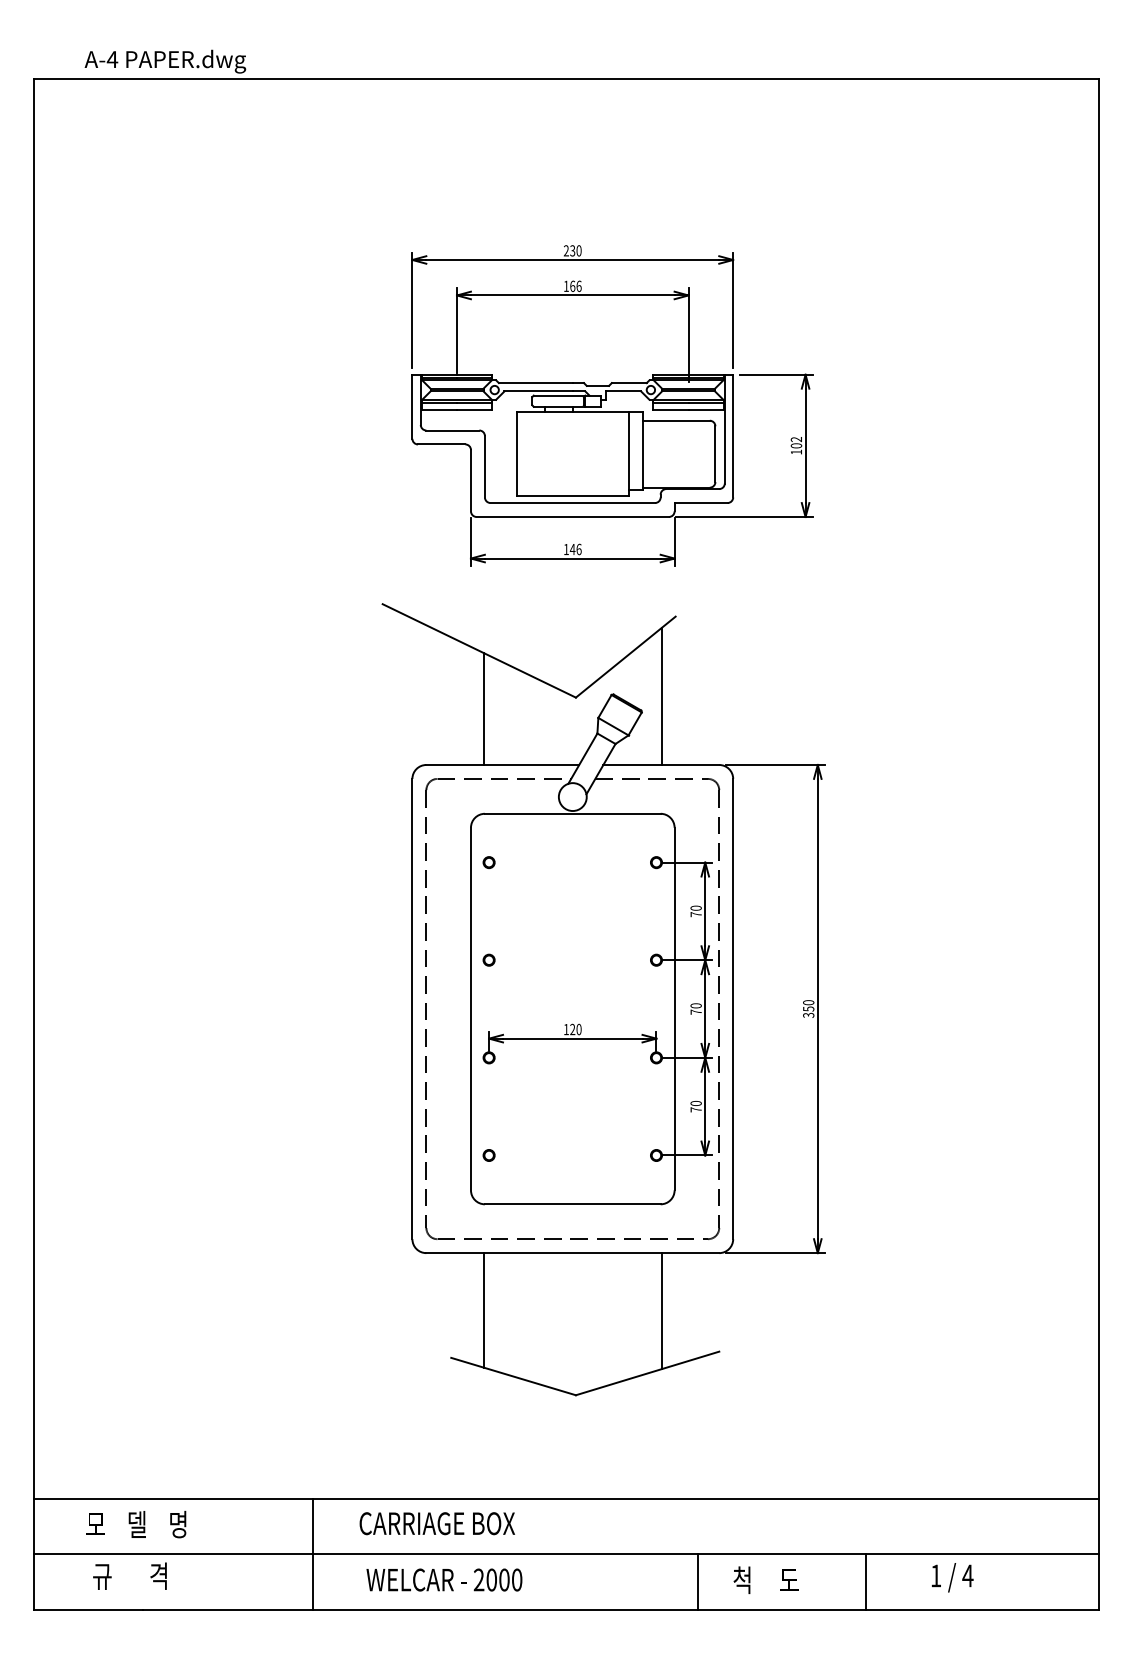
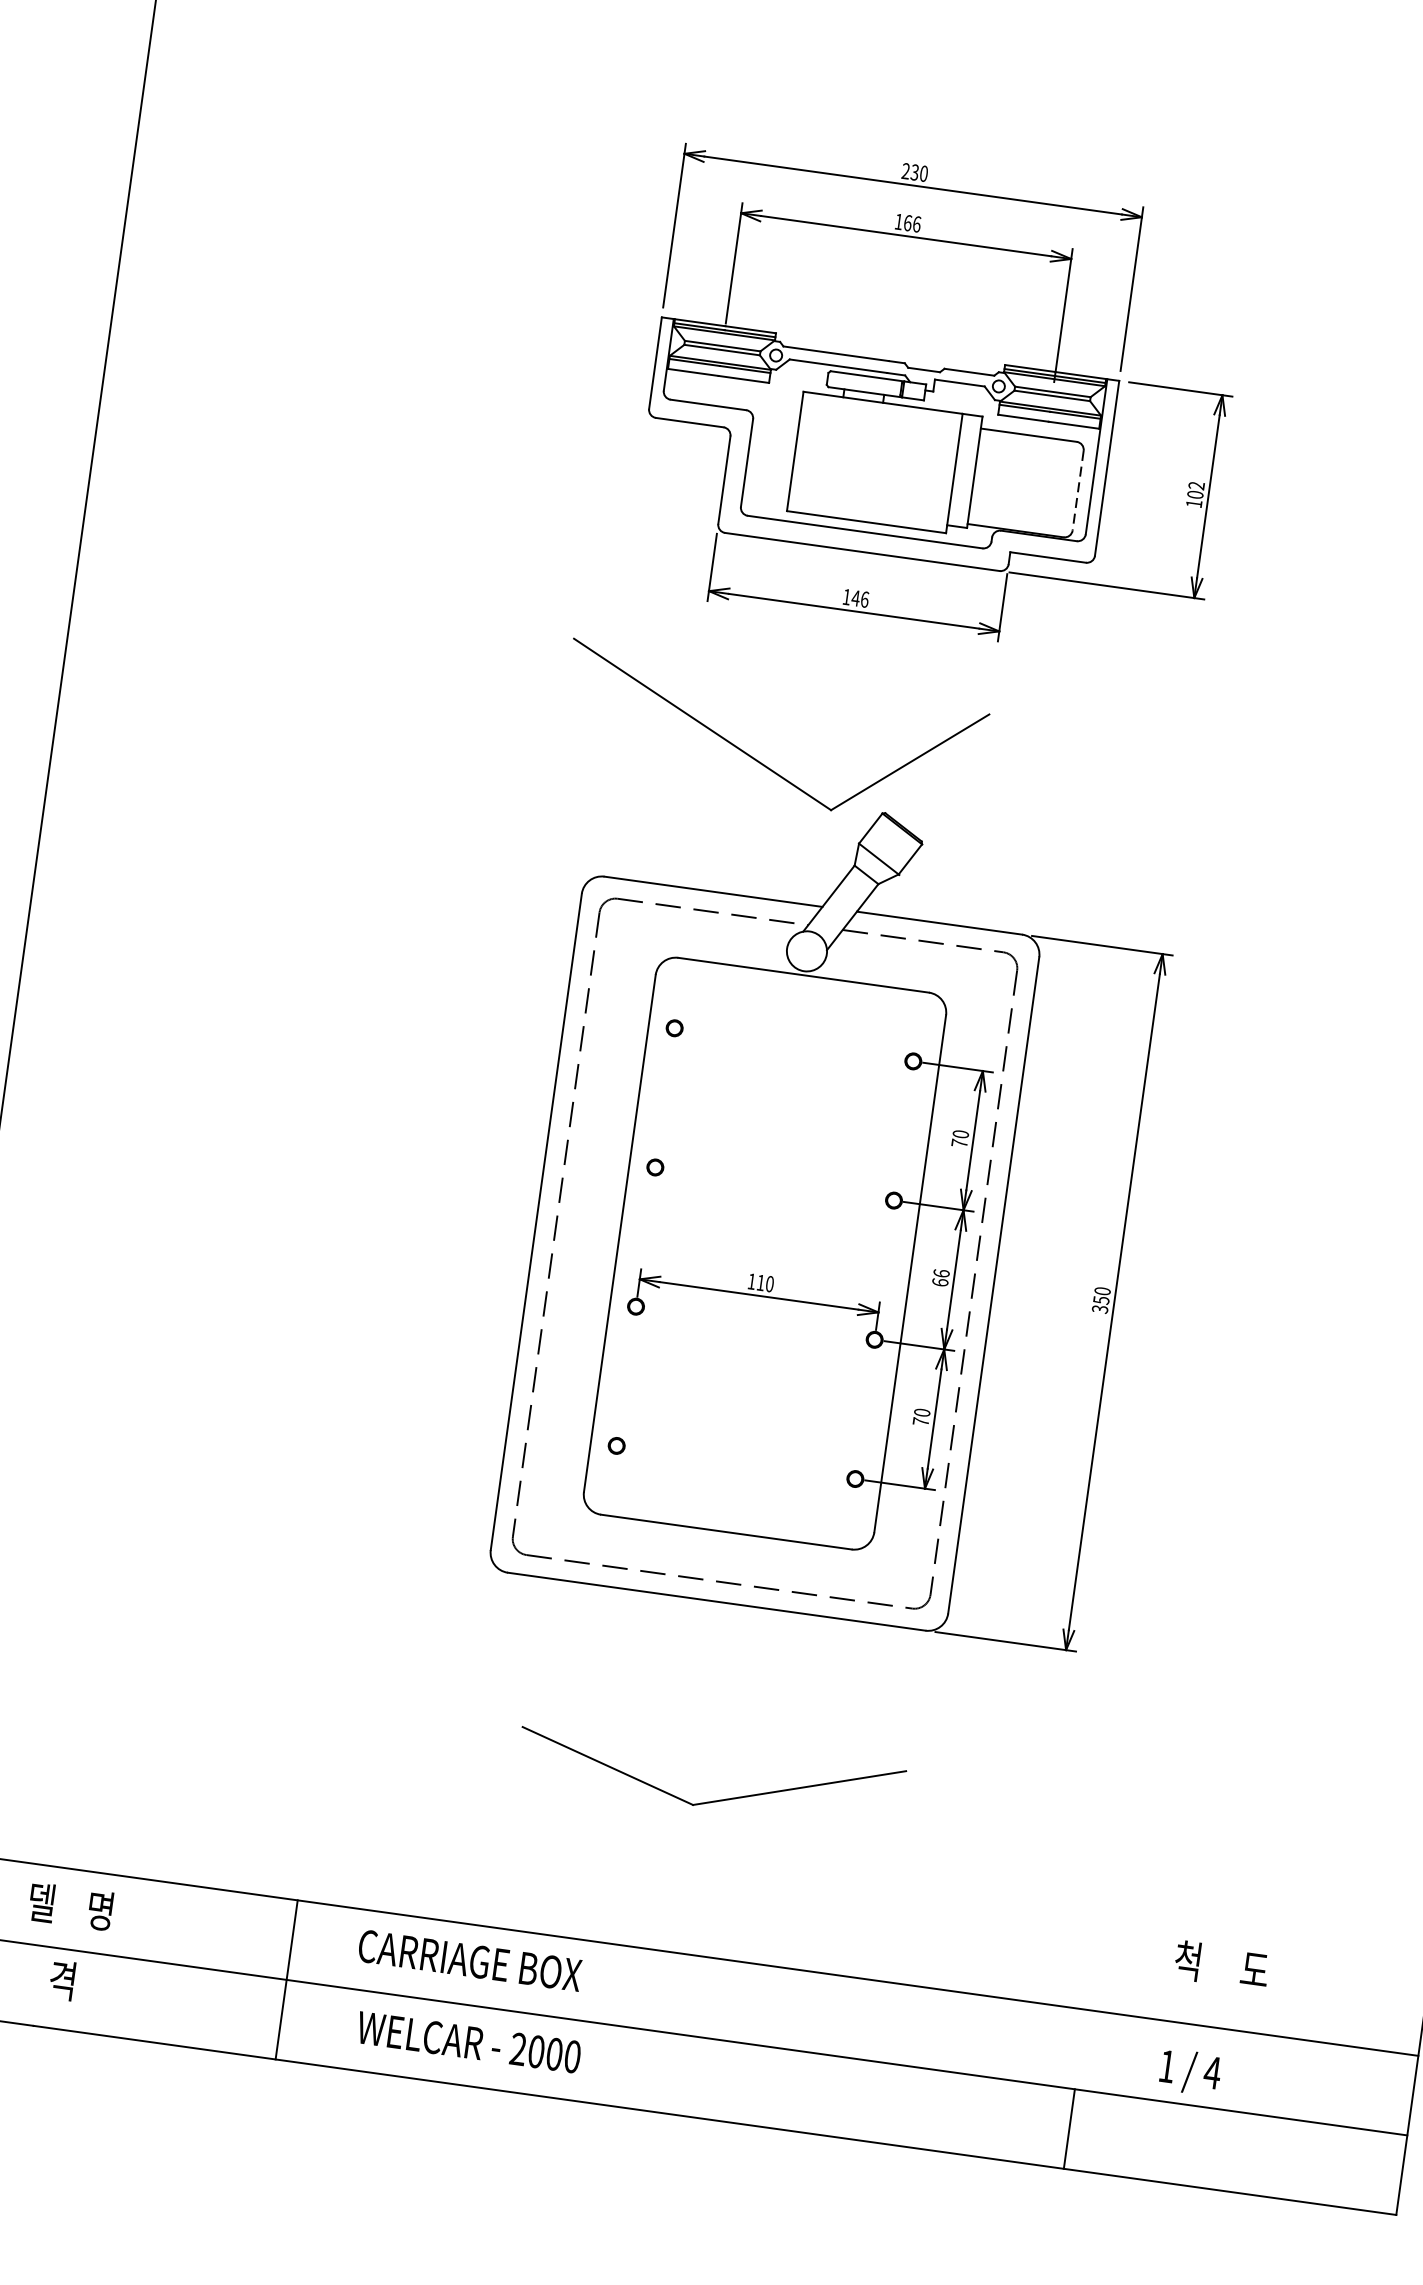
line: (715, 454) -> (1078, 491), solid -> dashed
line: (662, 695) -> (954, 824), removed
line: (483, 708) -> (697, 807), removed
text: (695, 1008) -> (940, 1277), 70 -> 66
text: (572, 1028) -> (760, 1281), 120 -> 110
line: (483, 1310) -> (578, 1665), removed
line: (662, 1311) -> (833, 1702), removed
text: (952, 1577) -> (1190, 2071), moved
text: (765, 1579) -> (1221, 1964), moved
line: (698, 1582) -> (830, 2096), removed

